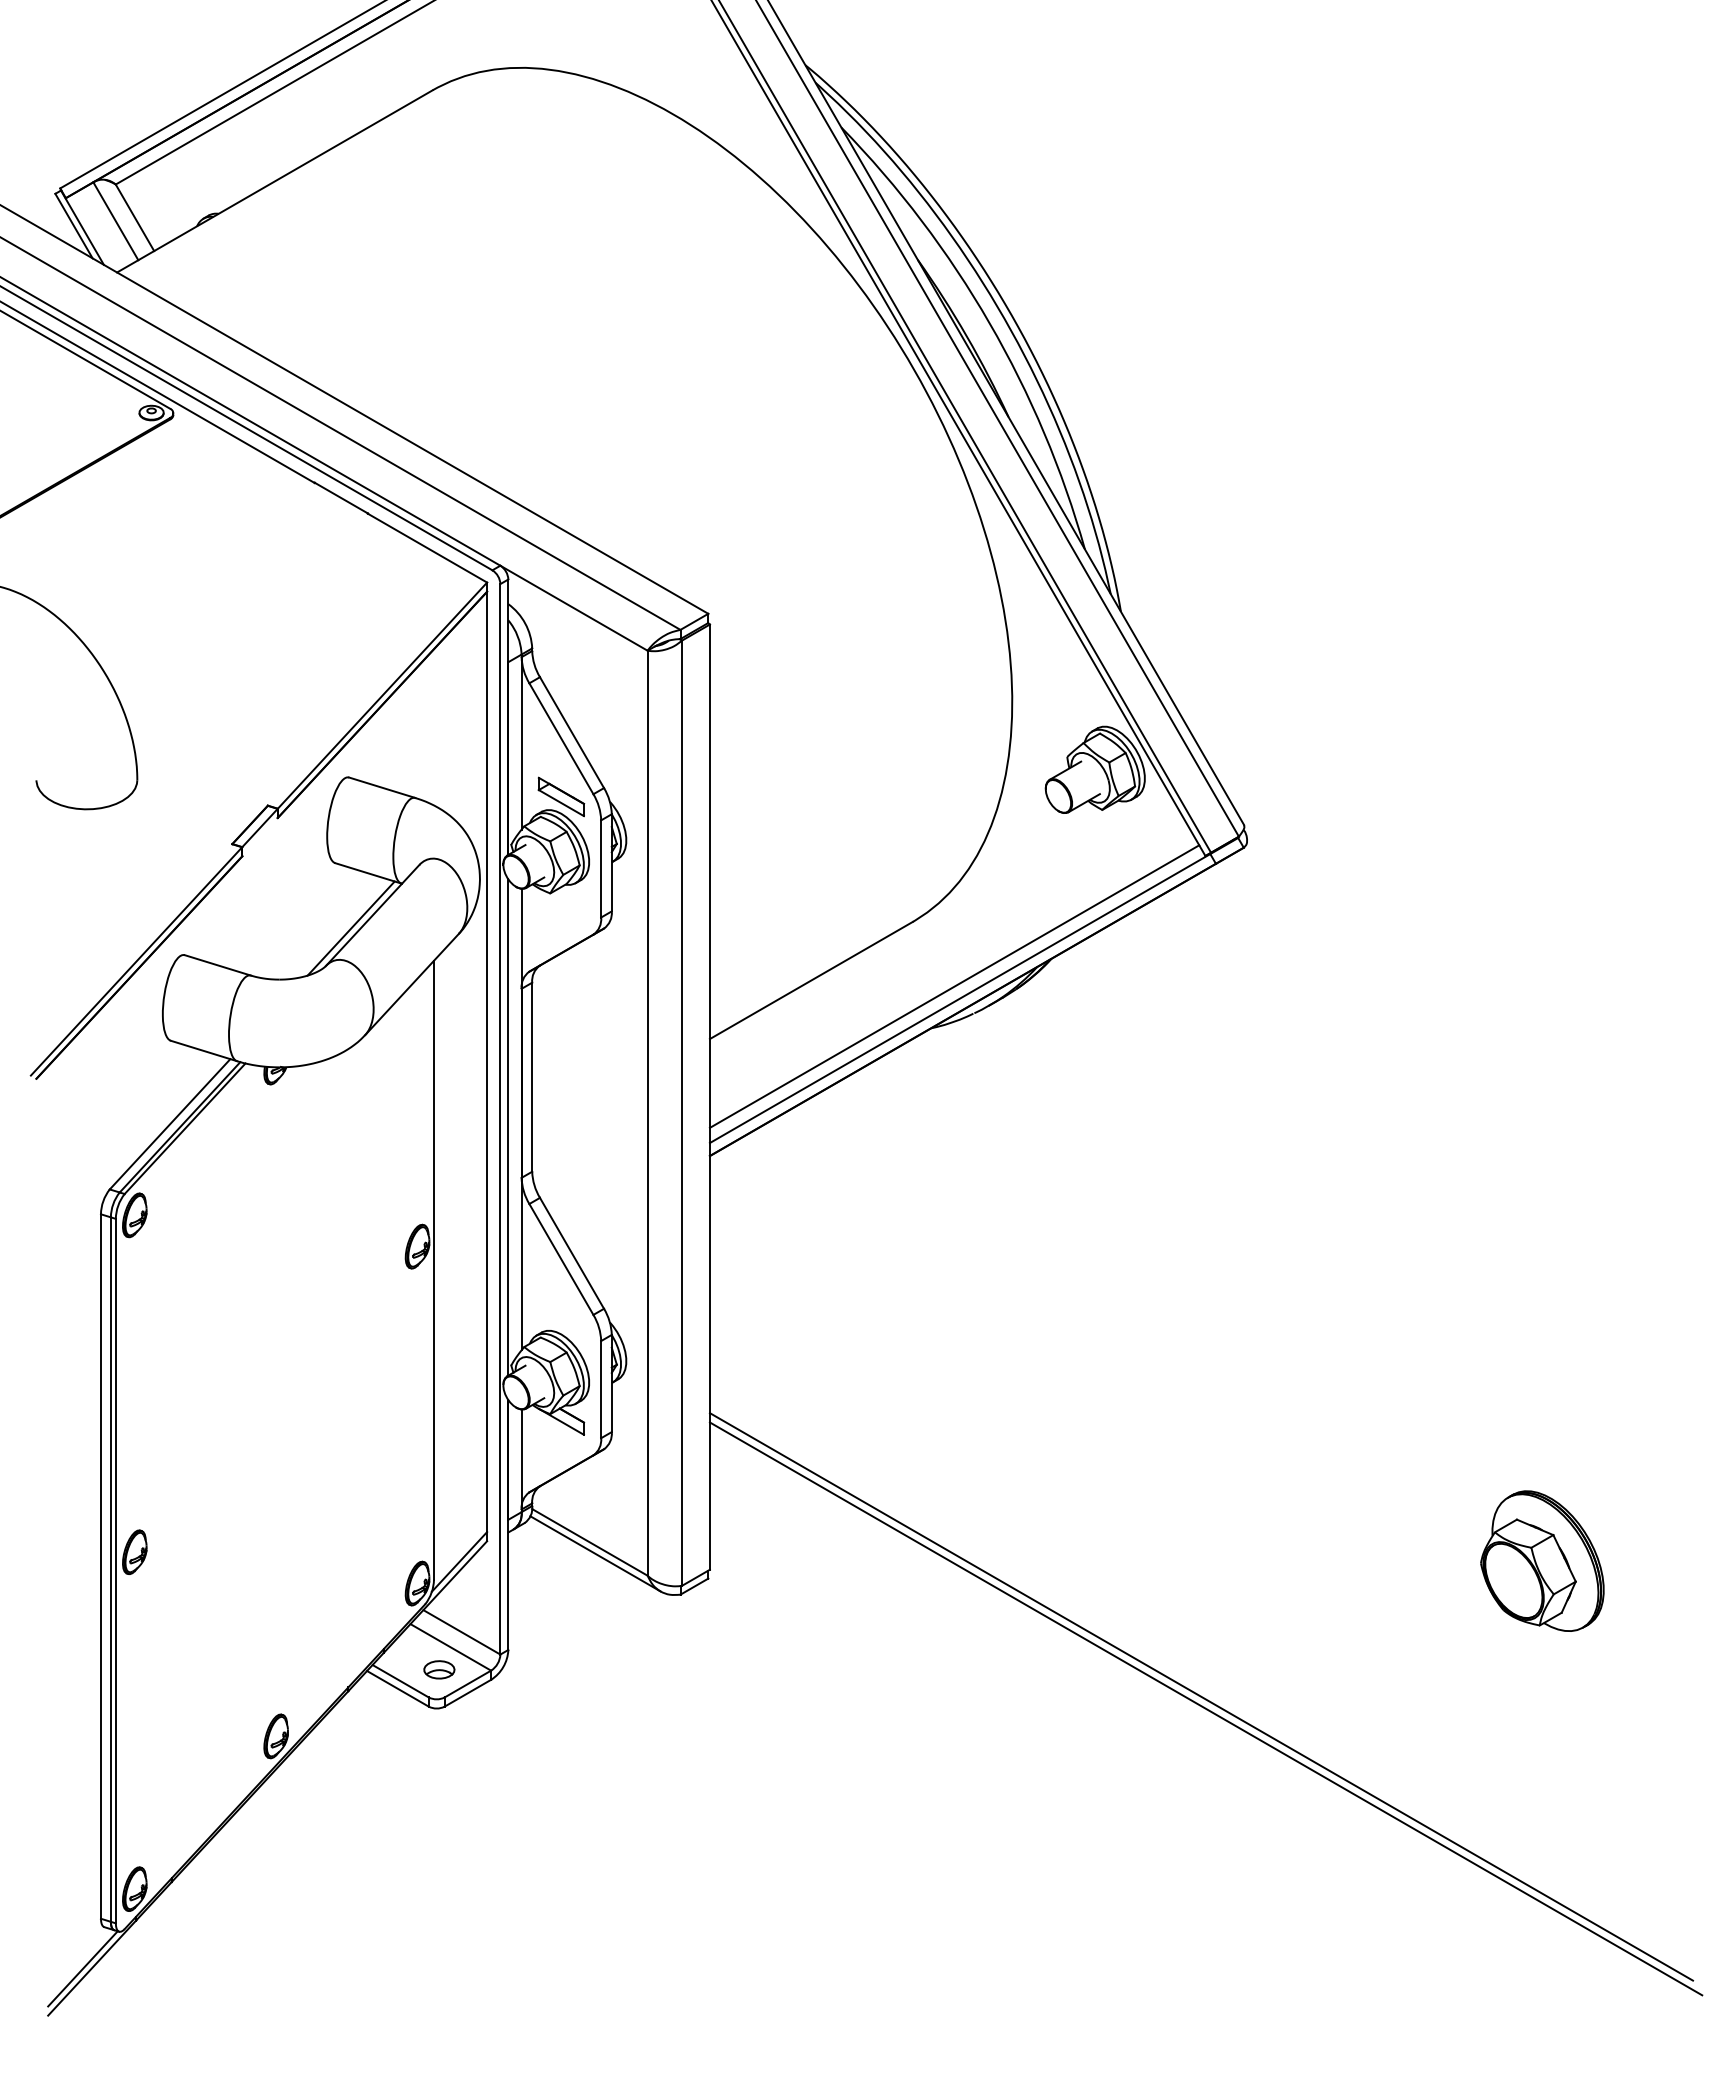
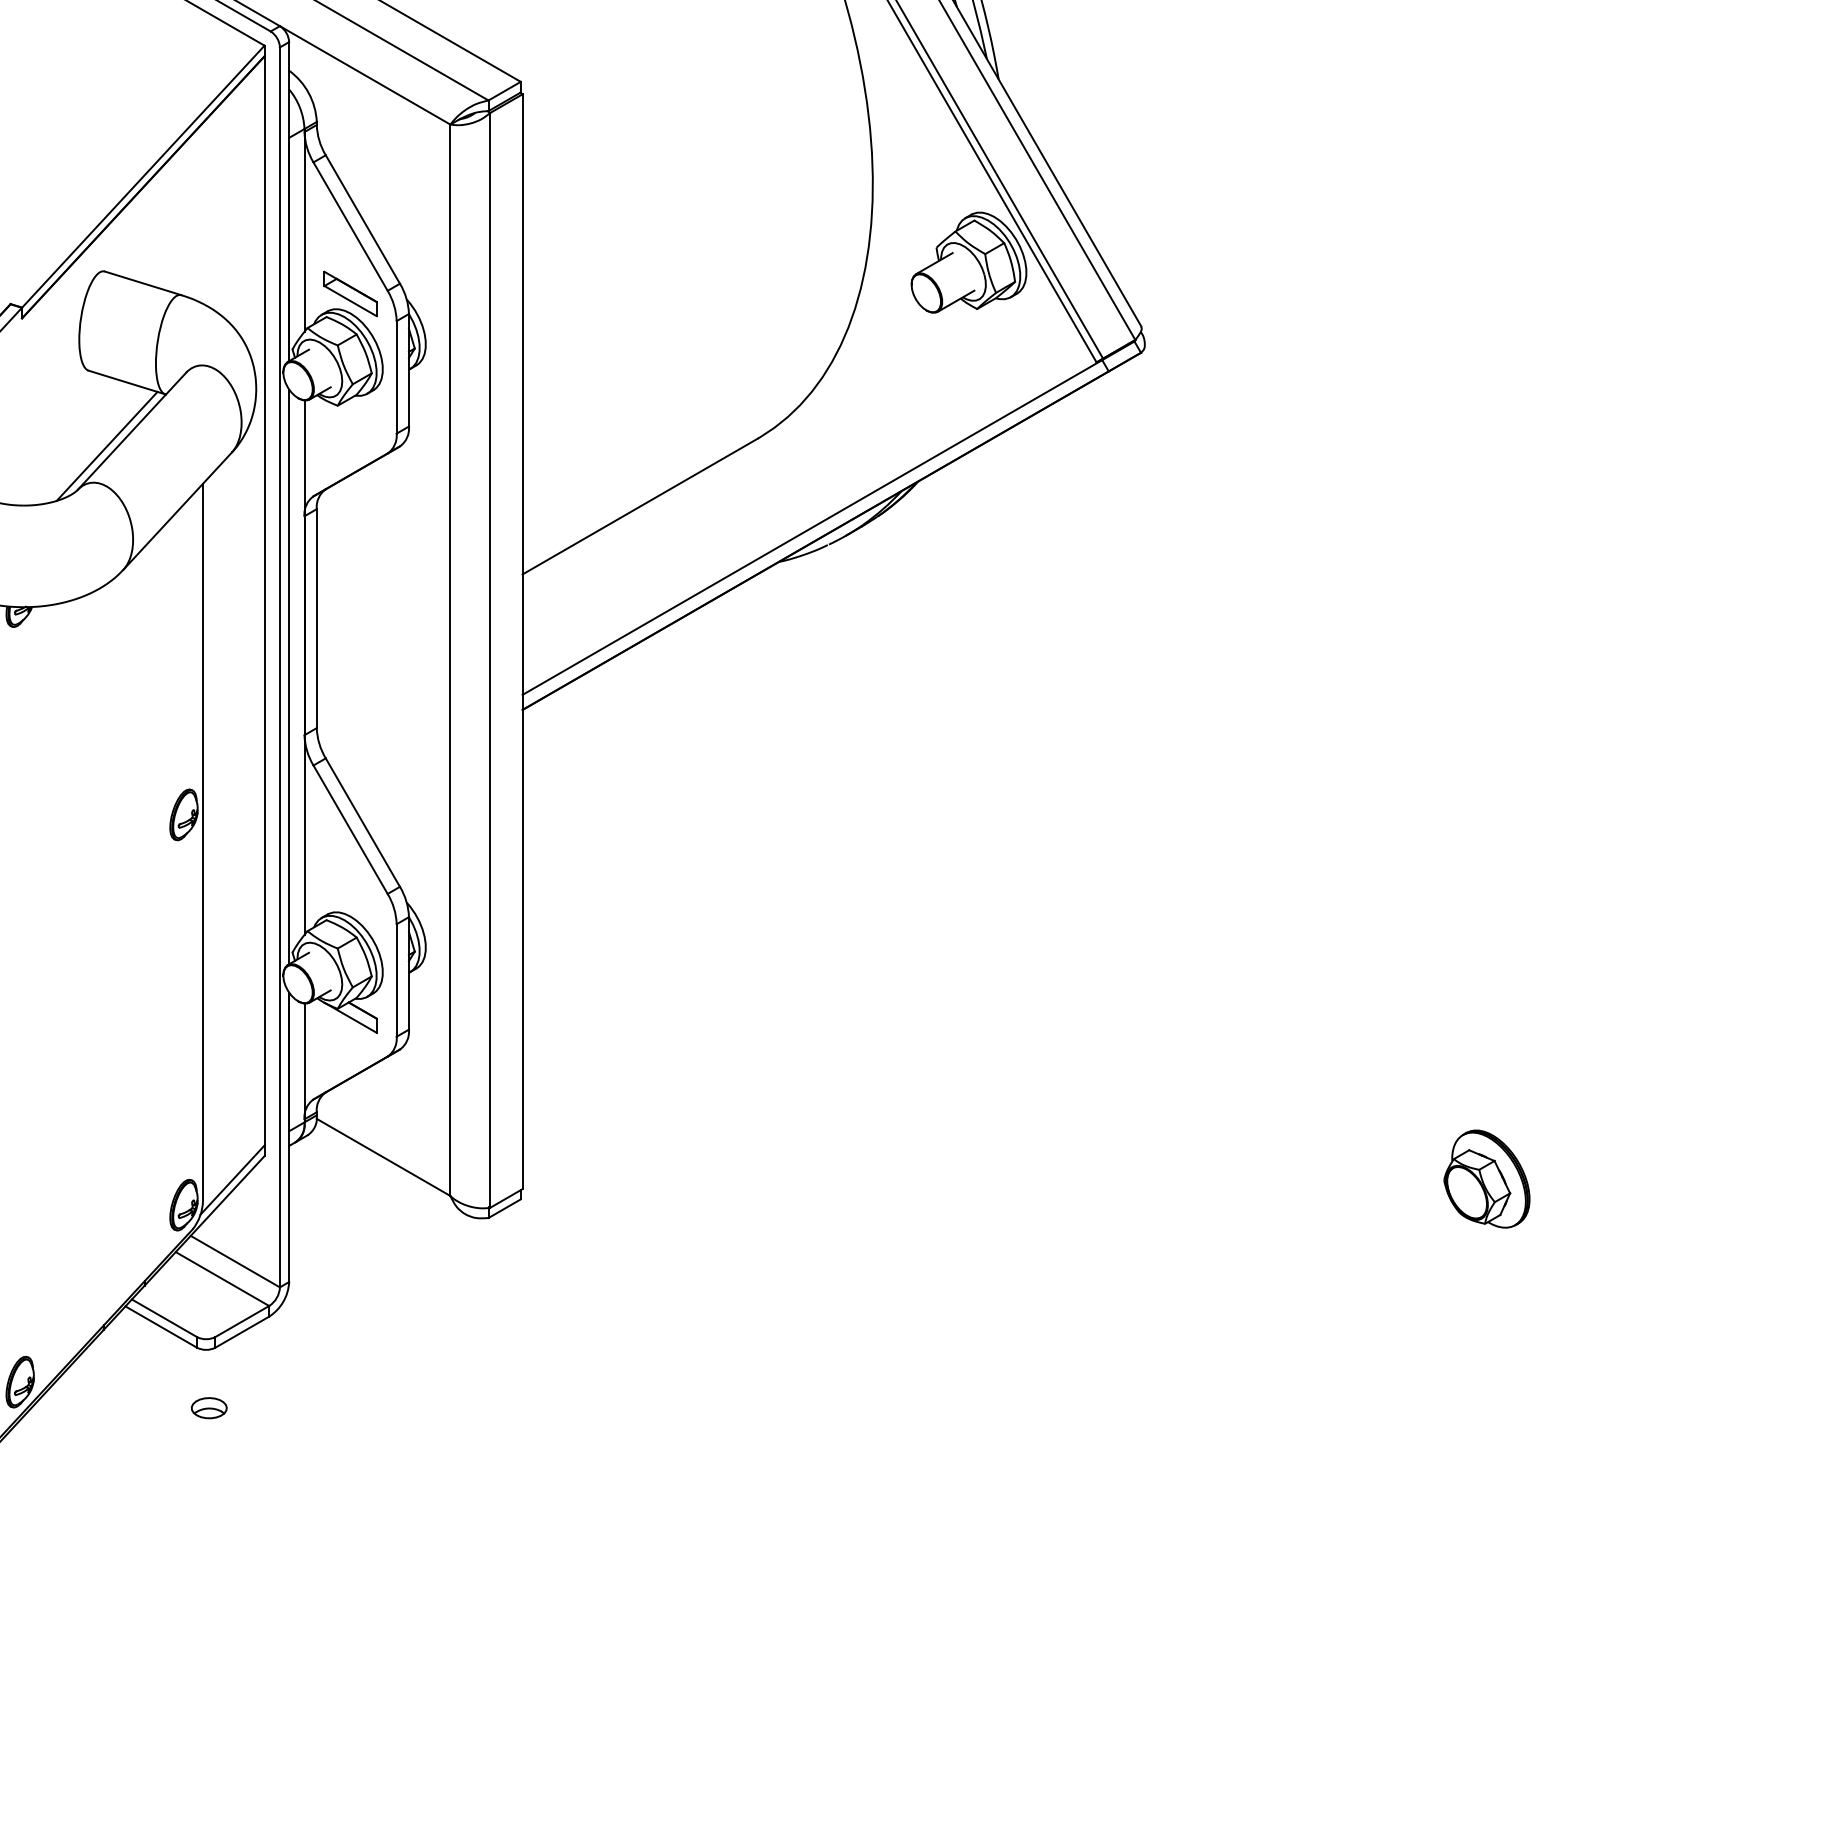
line: (954, 986) -> (805, 513), removed
line: (595, 1553) -> (390, 1170), removed
part: (1542, 1560) -> (1487, 1178), size x0.6
part: (439, 1669) -> (209, 1407), moved
line: (1201, 1696) -> (1092, 1335), removed
line: (1205, 1708) -> (1096, 1349), removed

